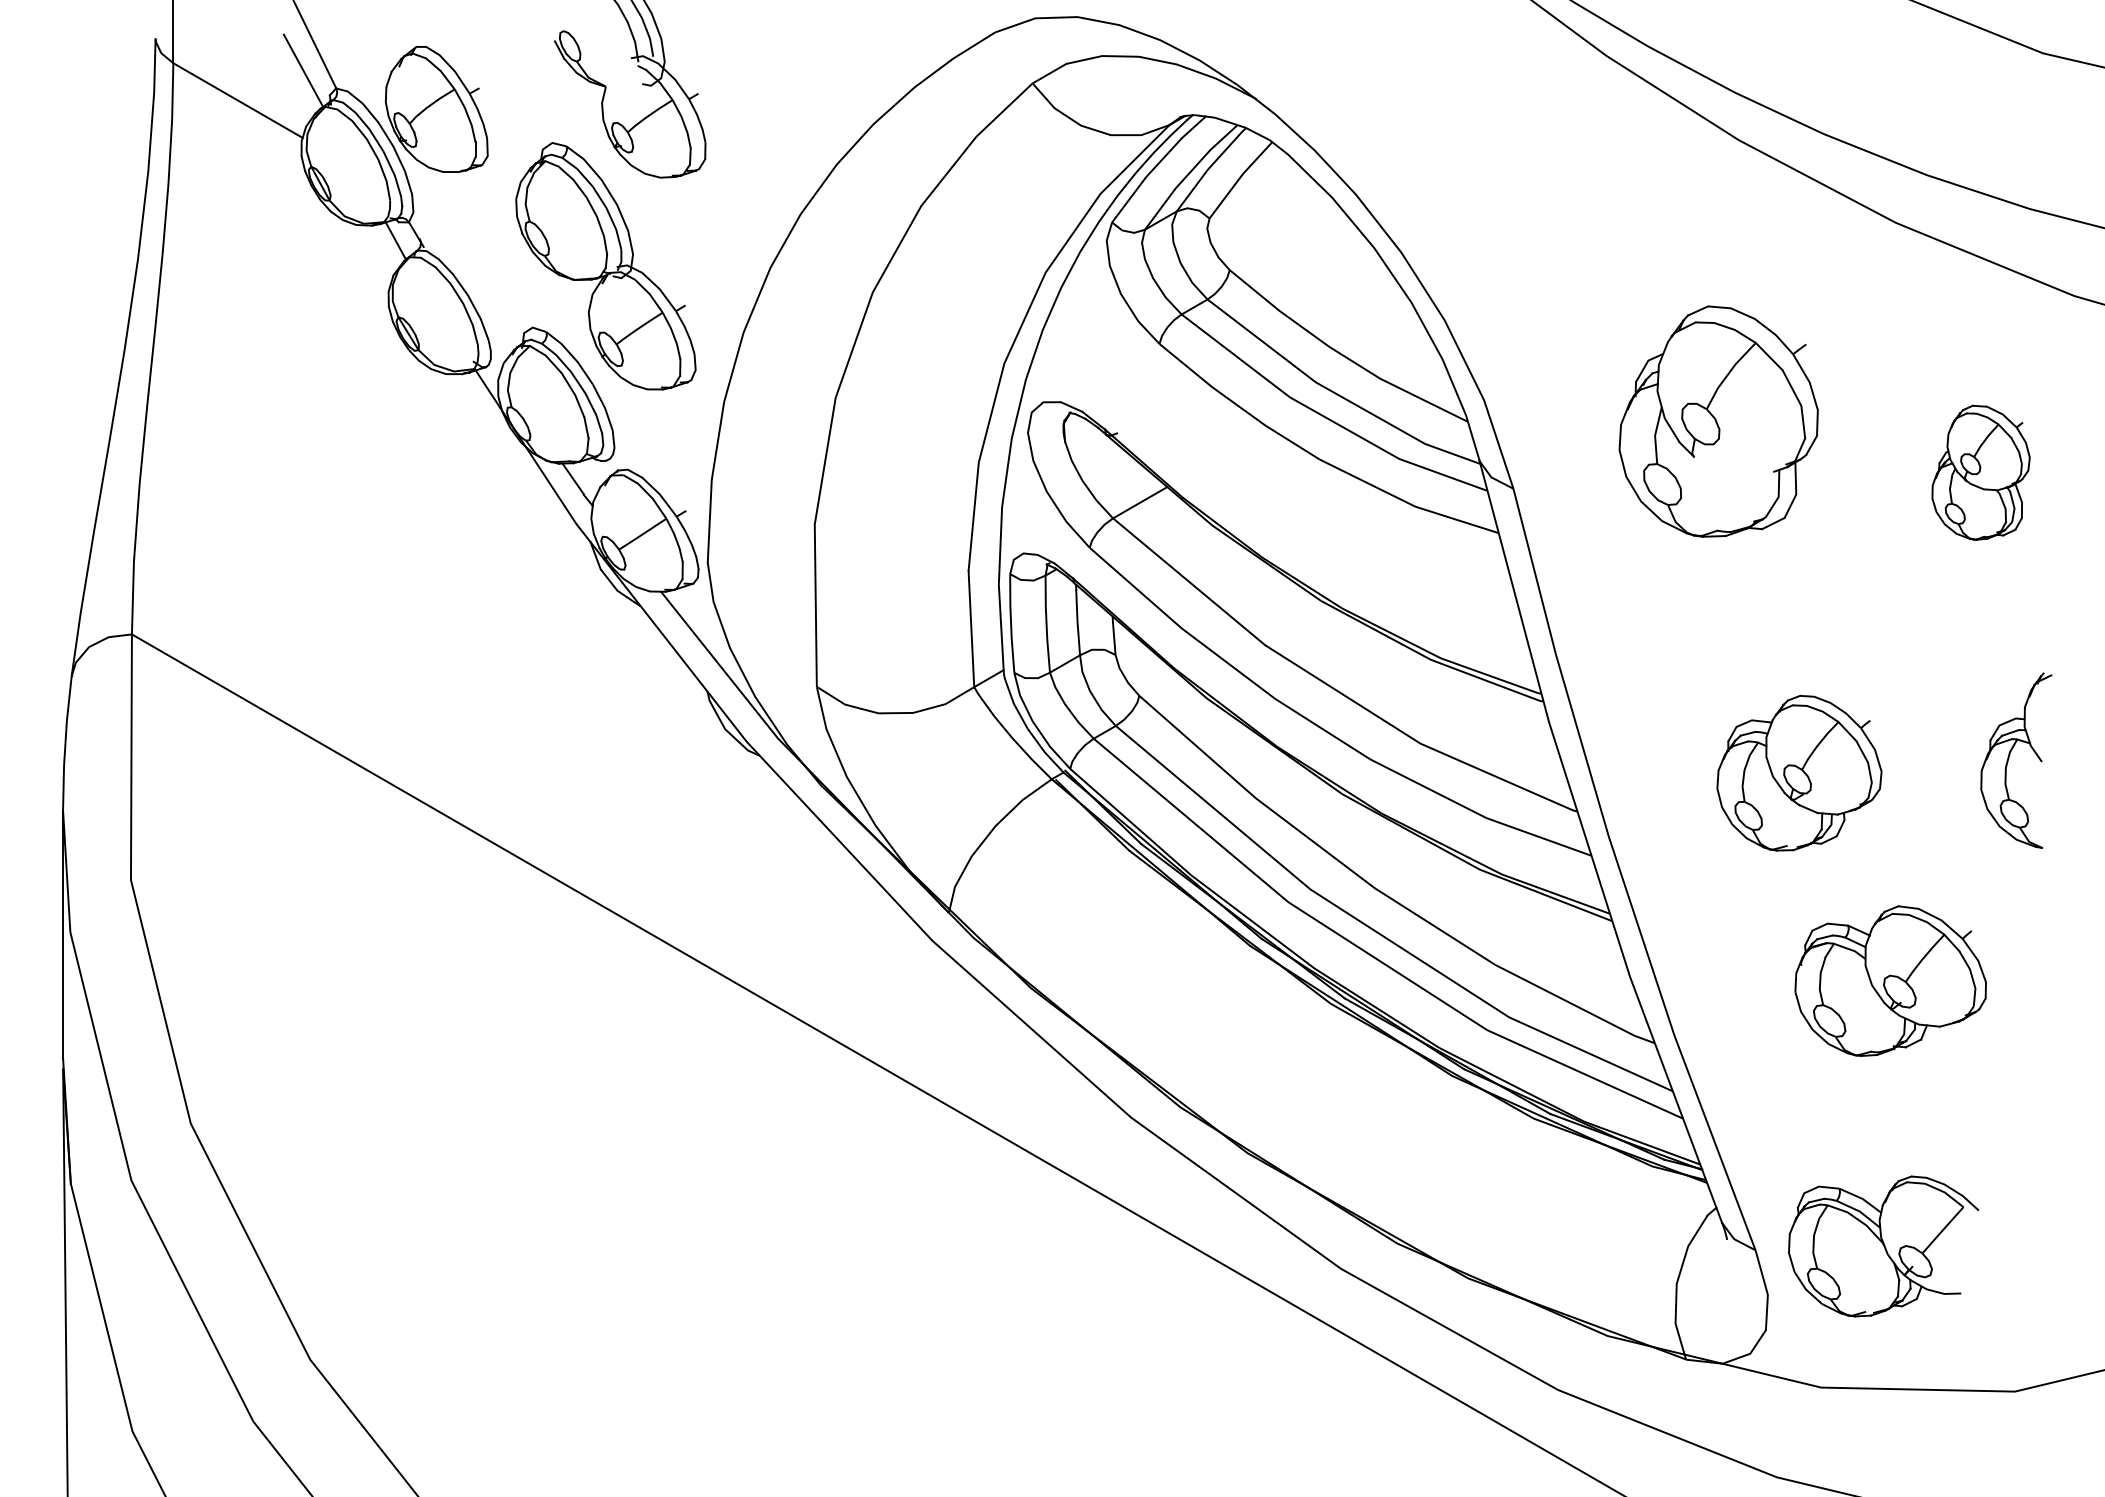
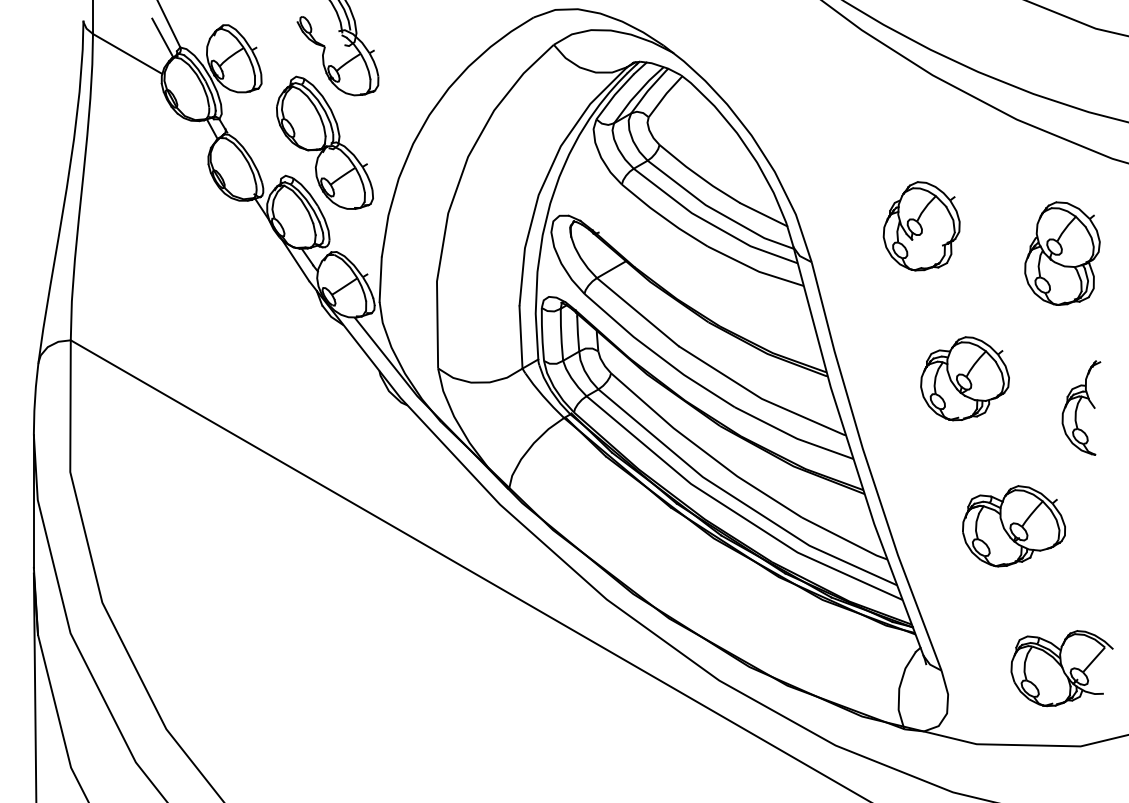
part: (1718, 422) -> (921, 226), size x0.71
part: (1981, 472) -> (1062, 253), size x1.43
part: (1798, 772) -> (964, 378), moved
part: (1882, 1246) -> (1061, 668), moved

